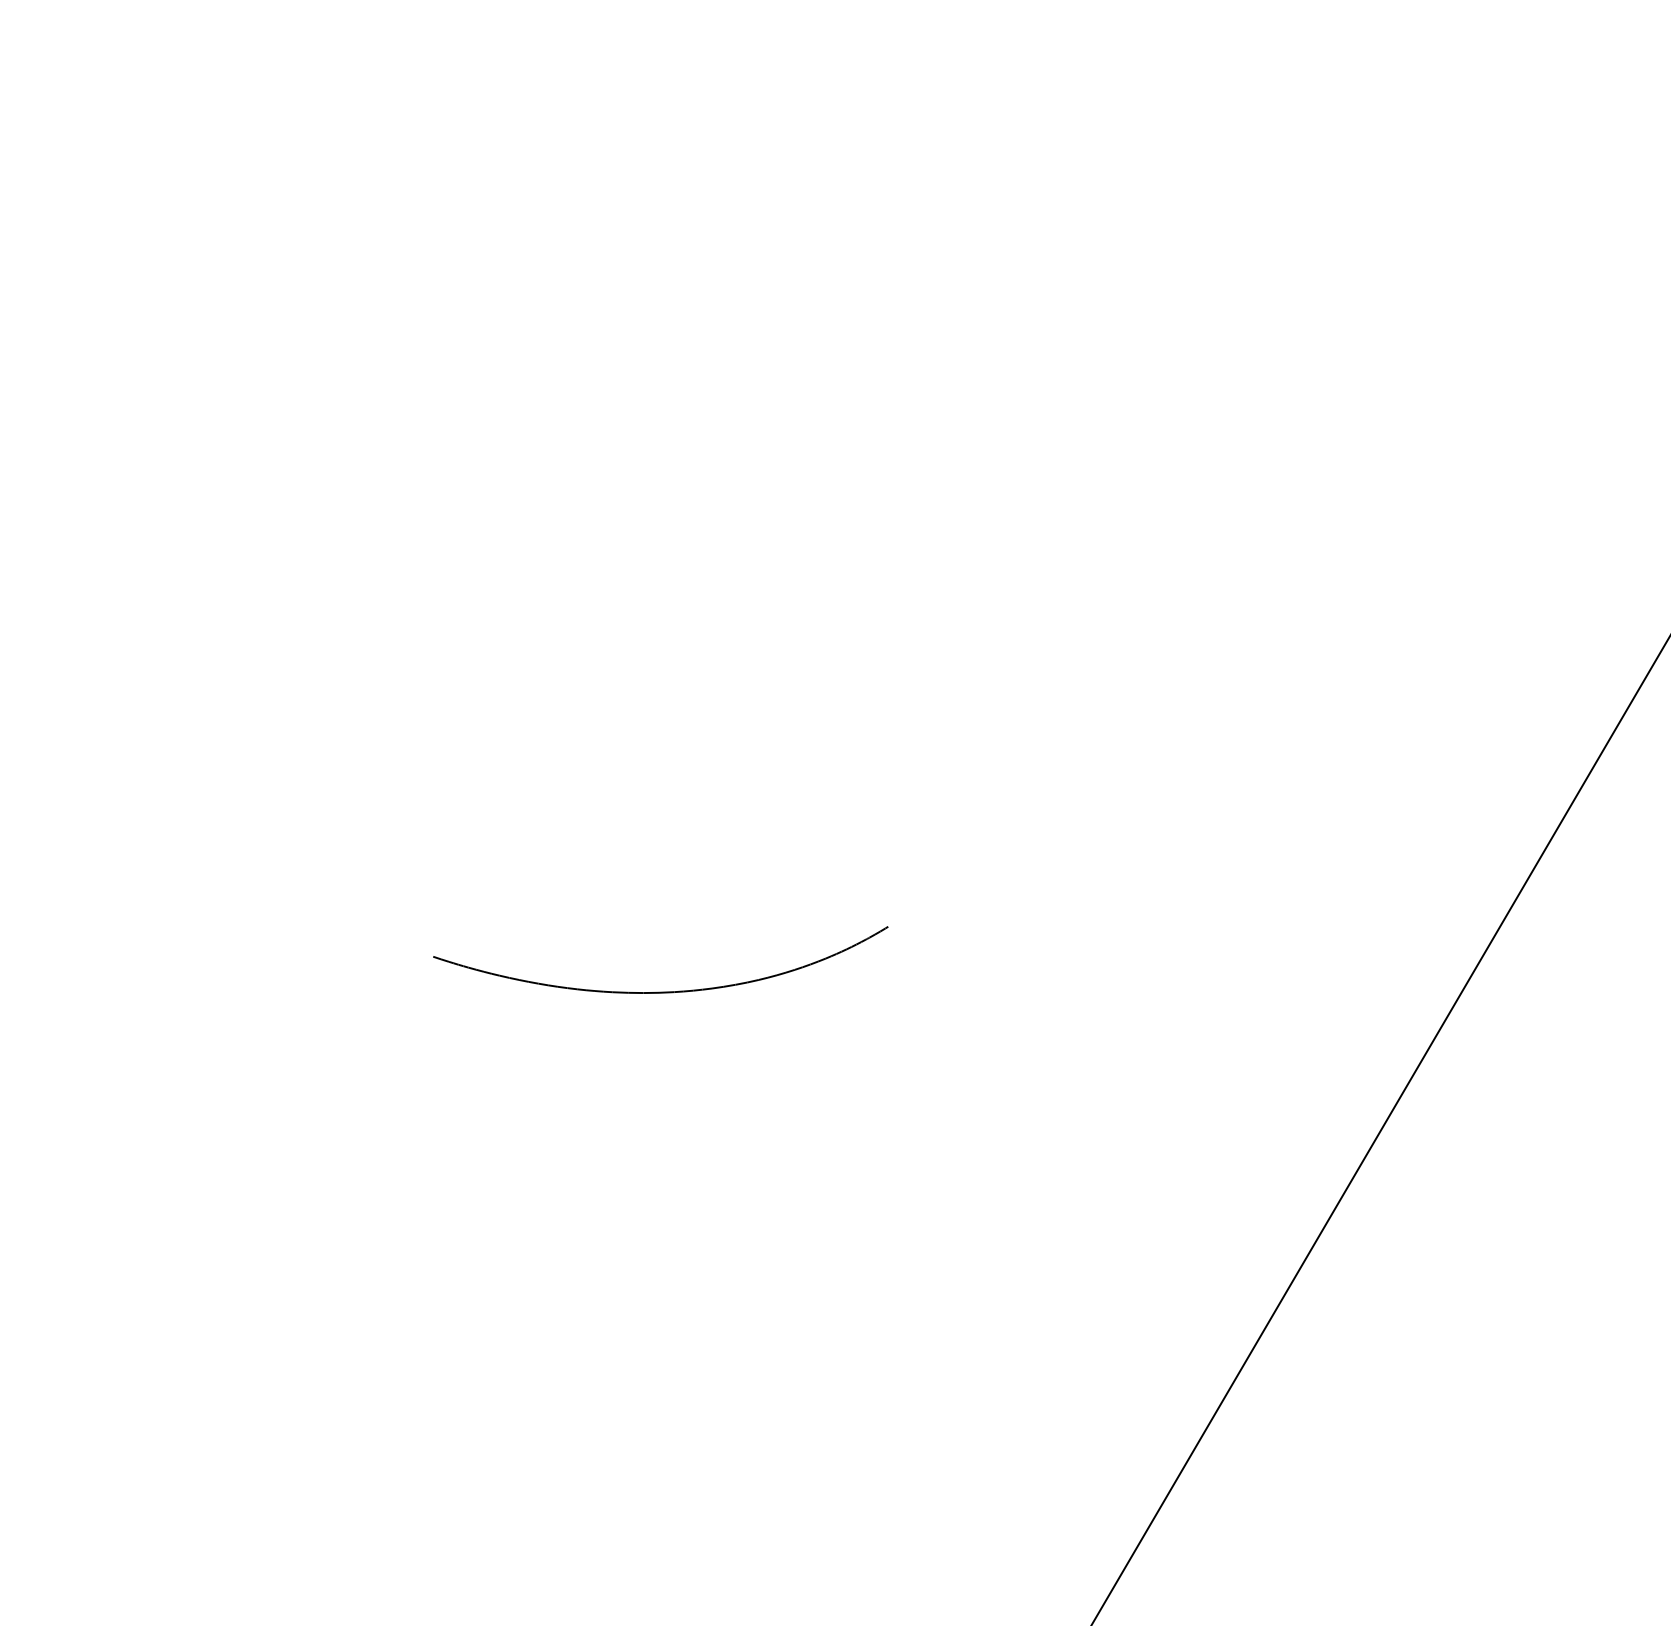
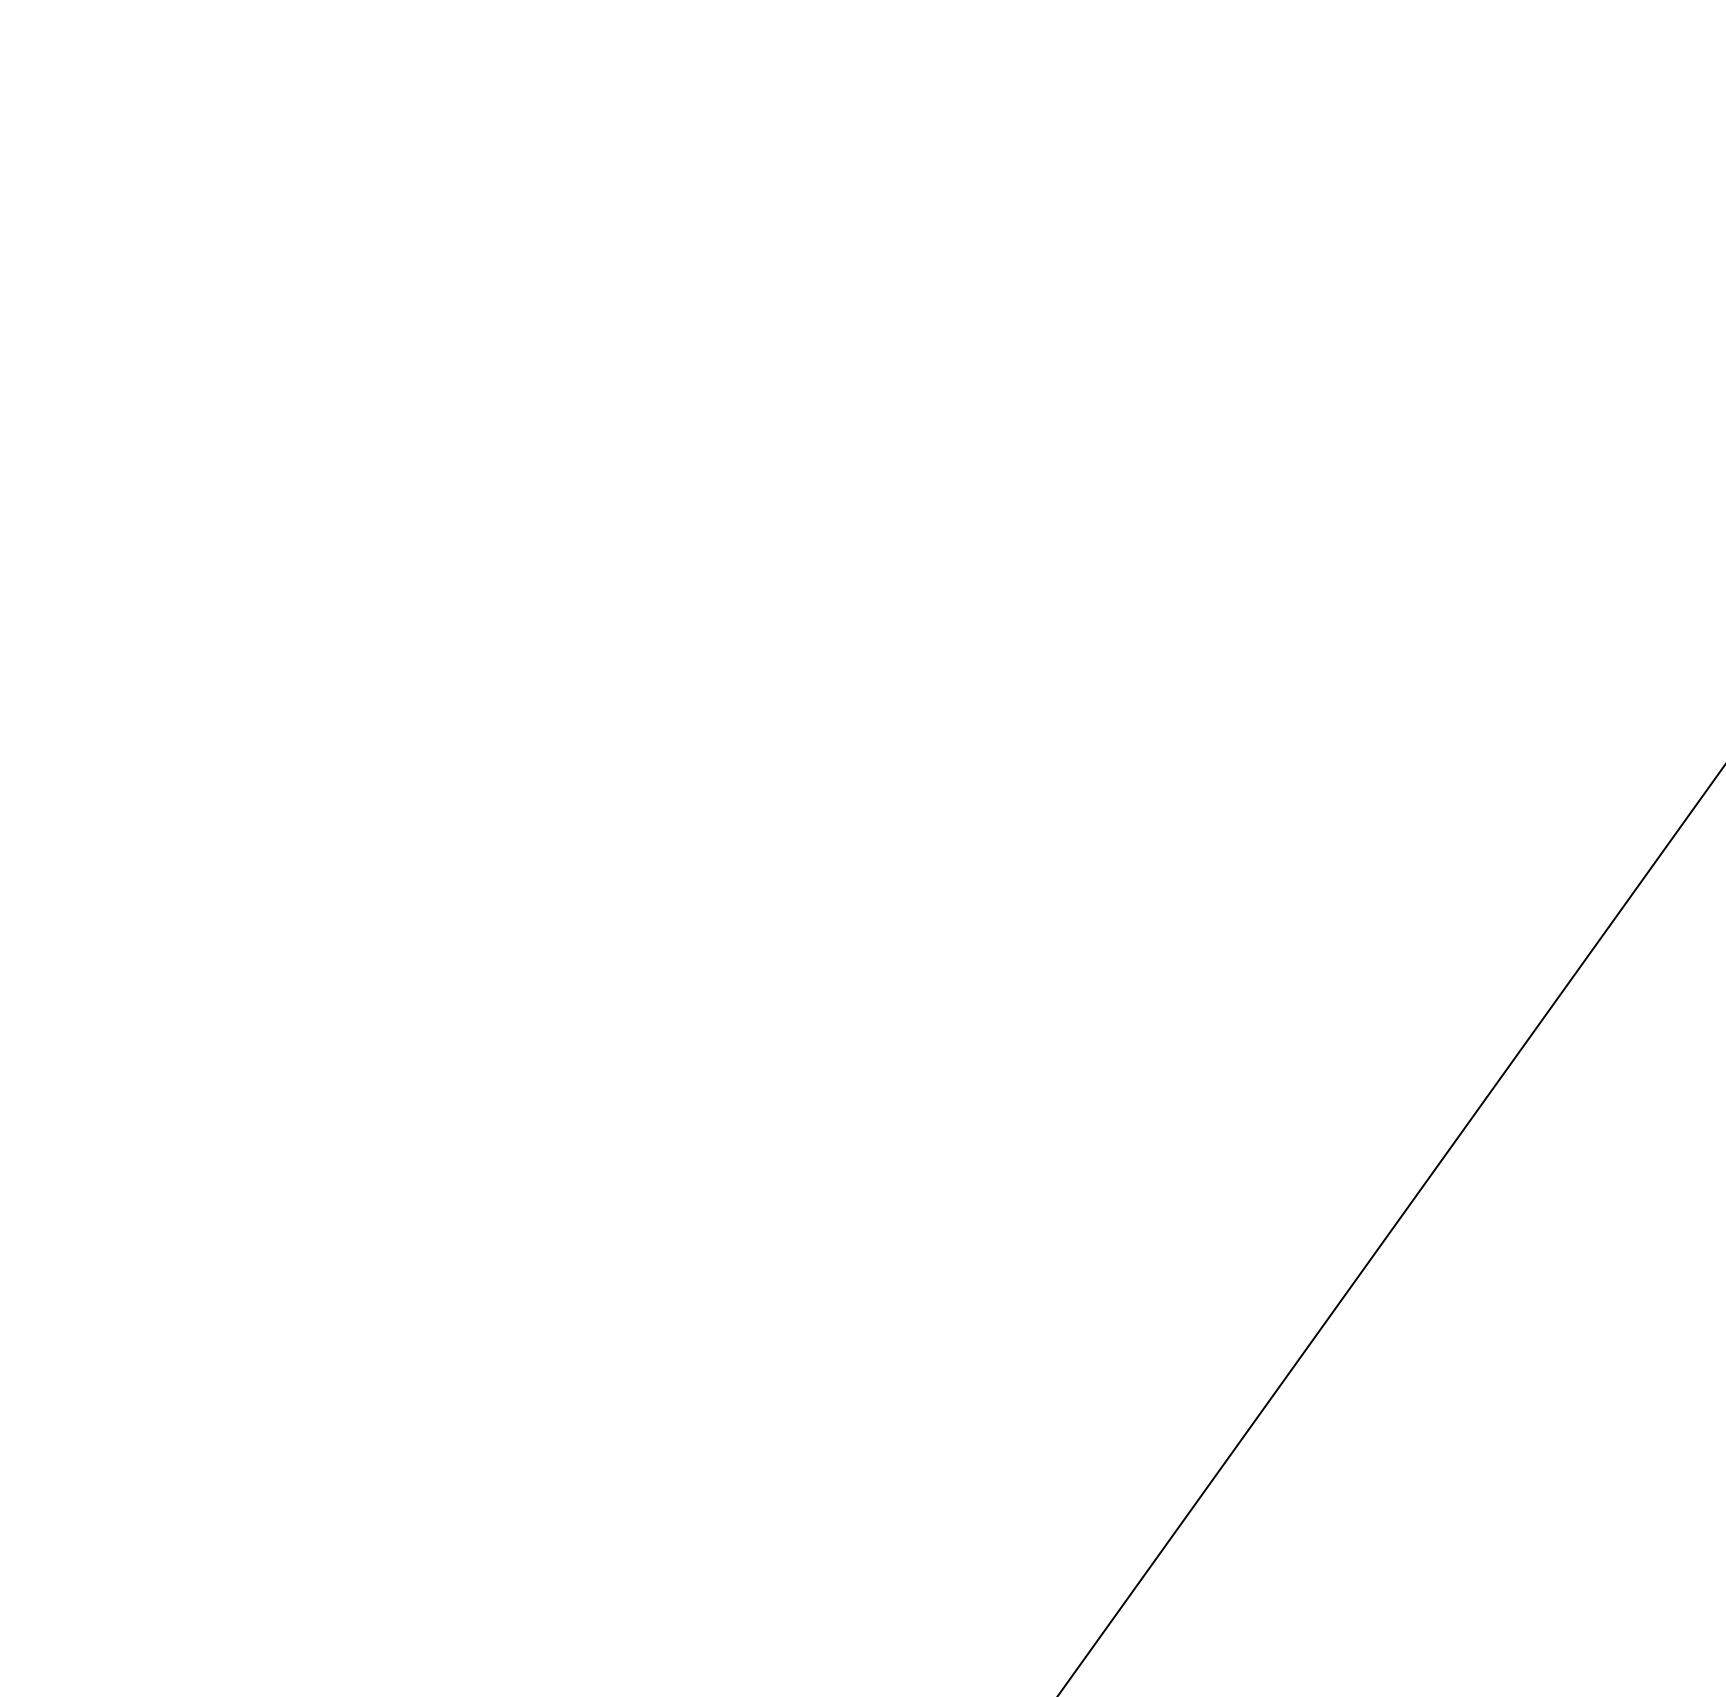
part: (665, 991) -> (652, 1070), removed

